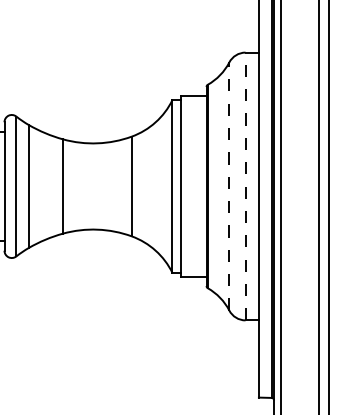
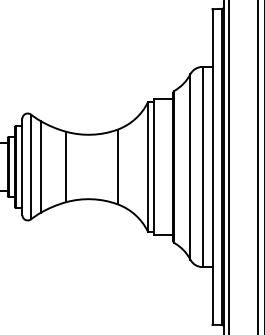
line: (229, 185) -> (190, 166), dashed -> solid
line: (245, 185) -> (202, 166), dashed -> solid

